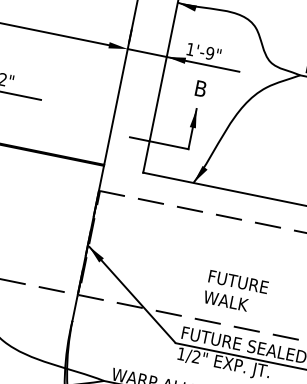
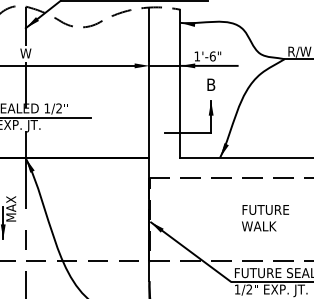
text: (209, 53) -> (212, 56), 1'-9" -> 1'-6"
text: (235, 292) -> (265, 218), moved

